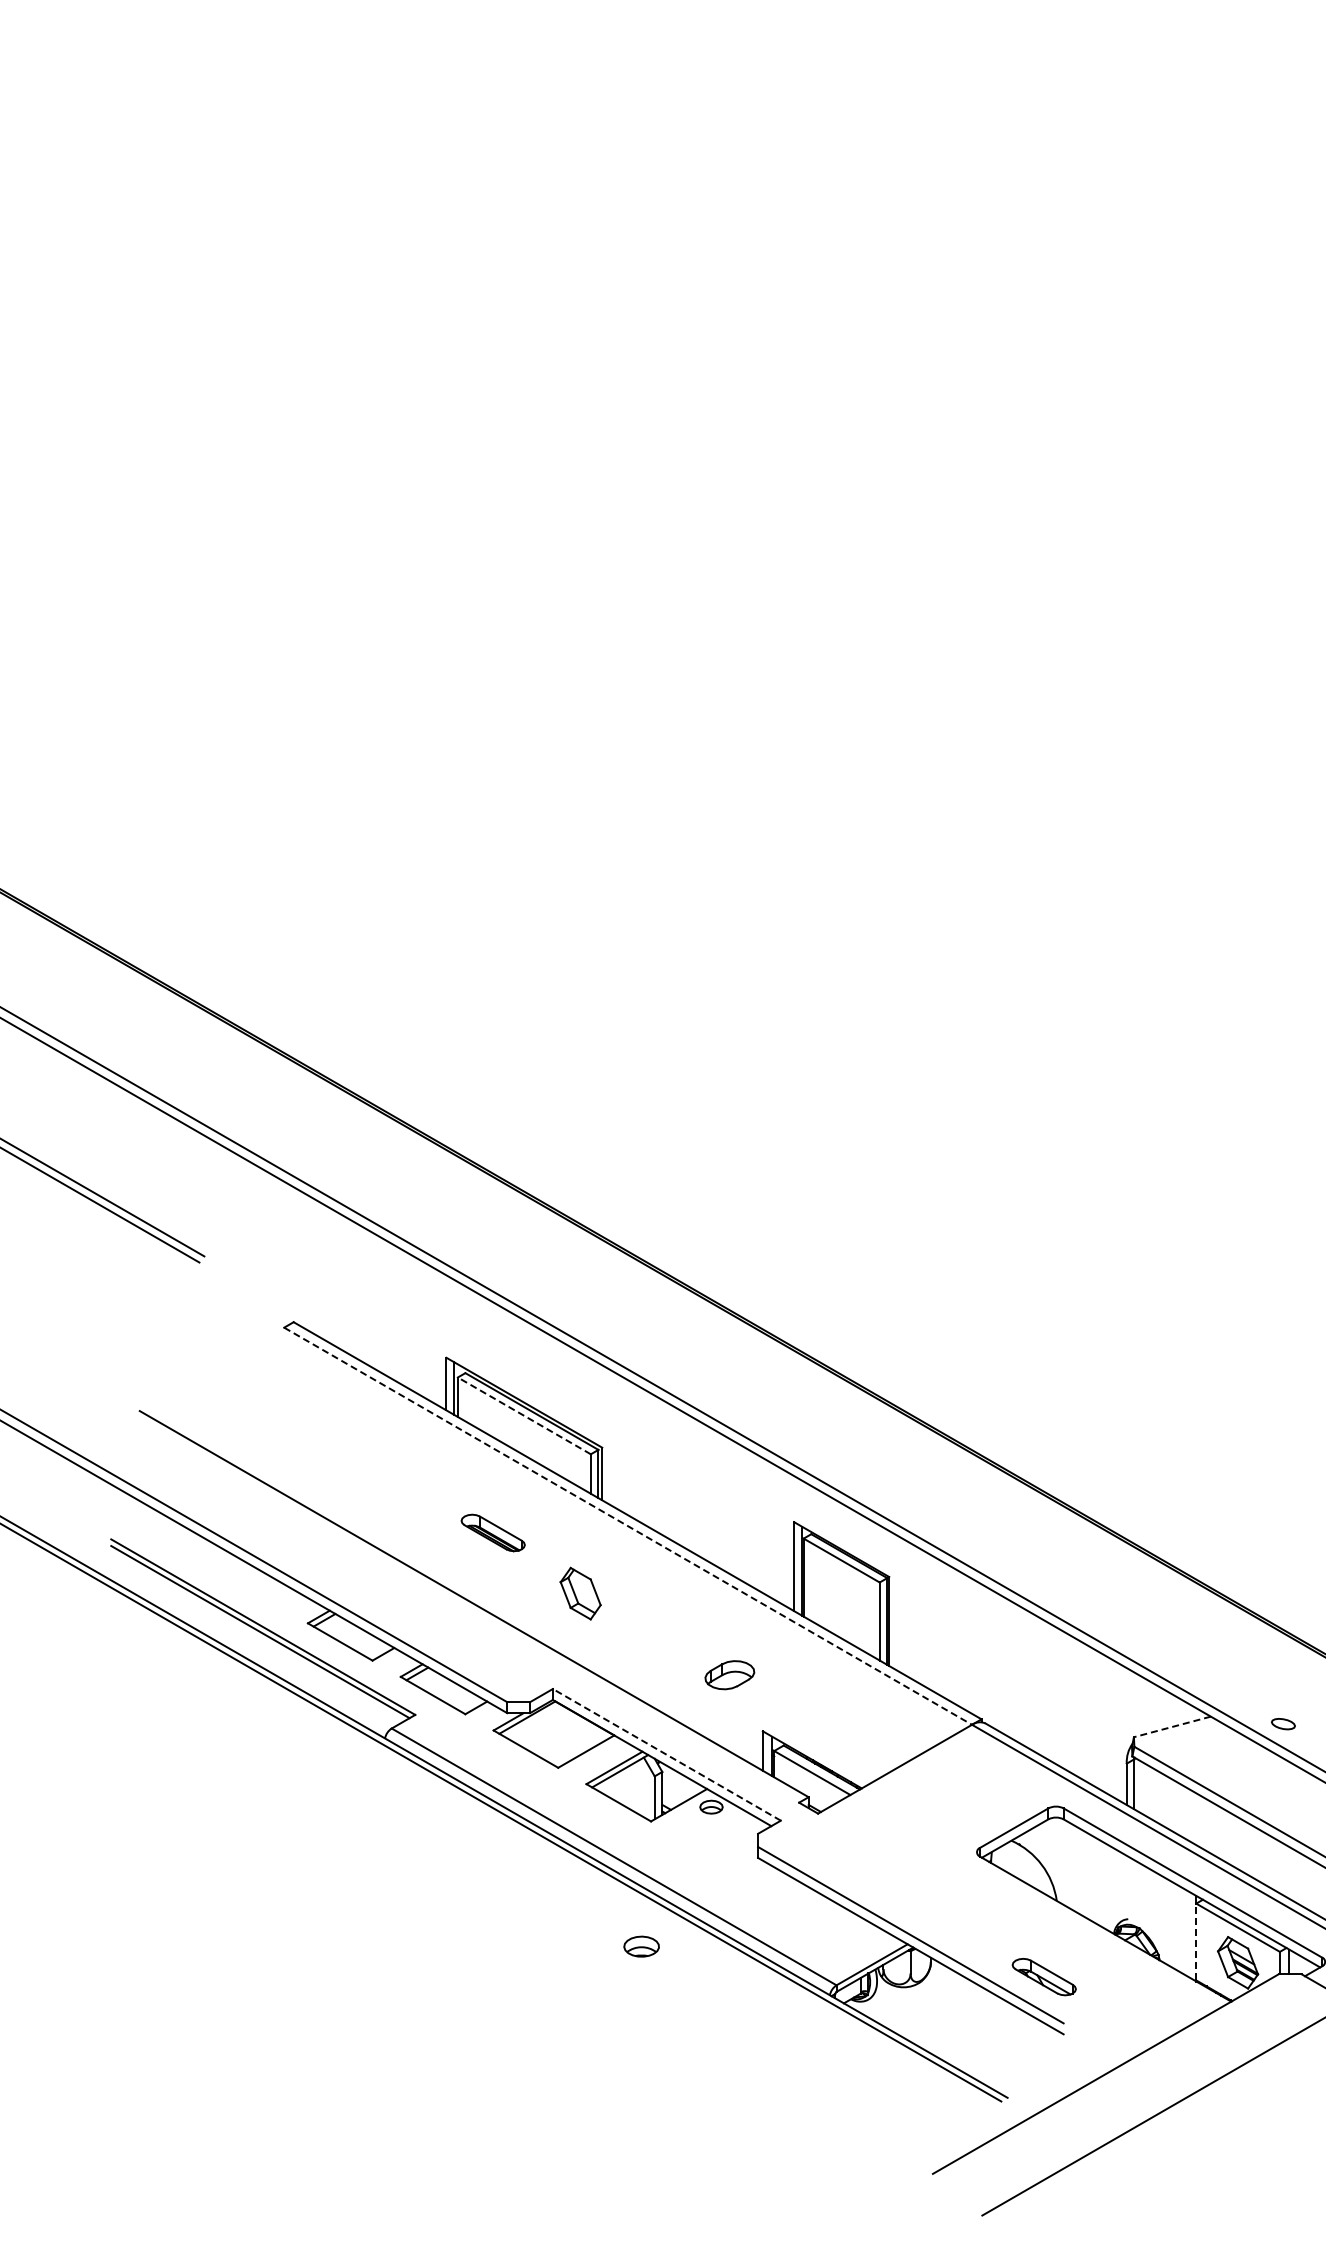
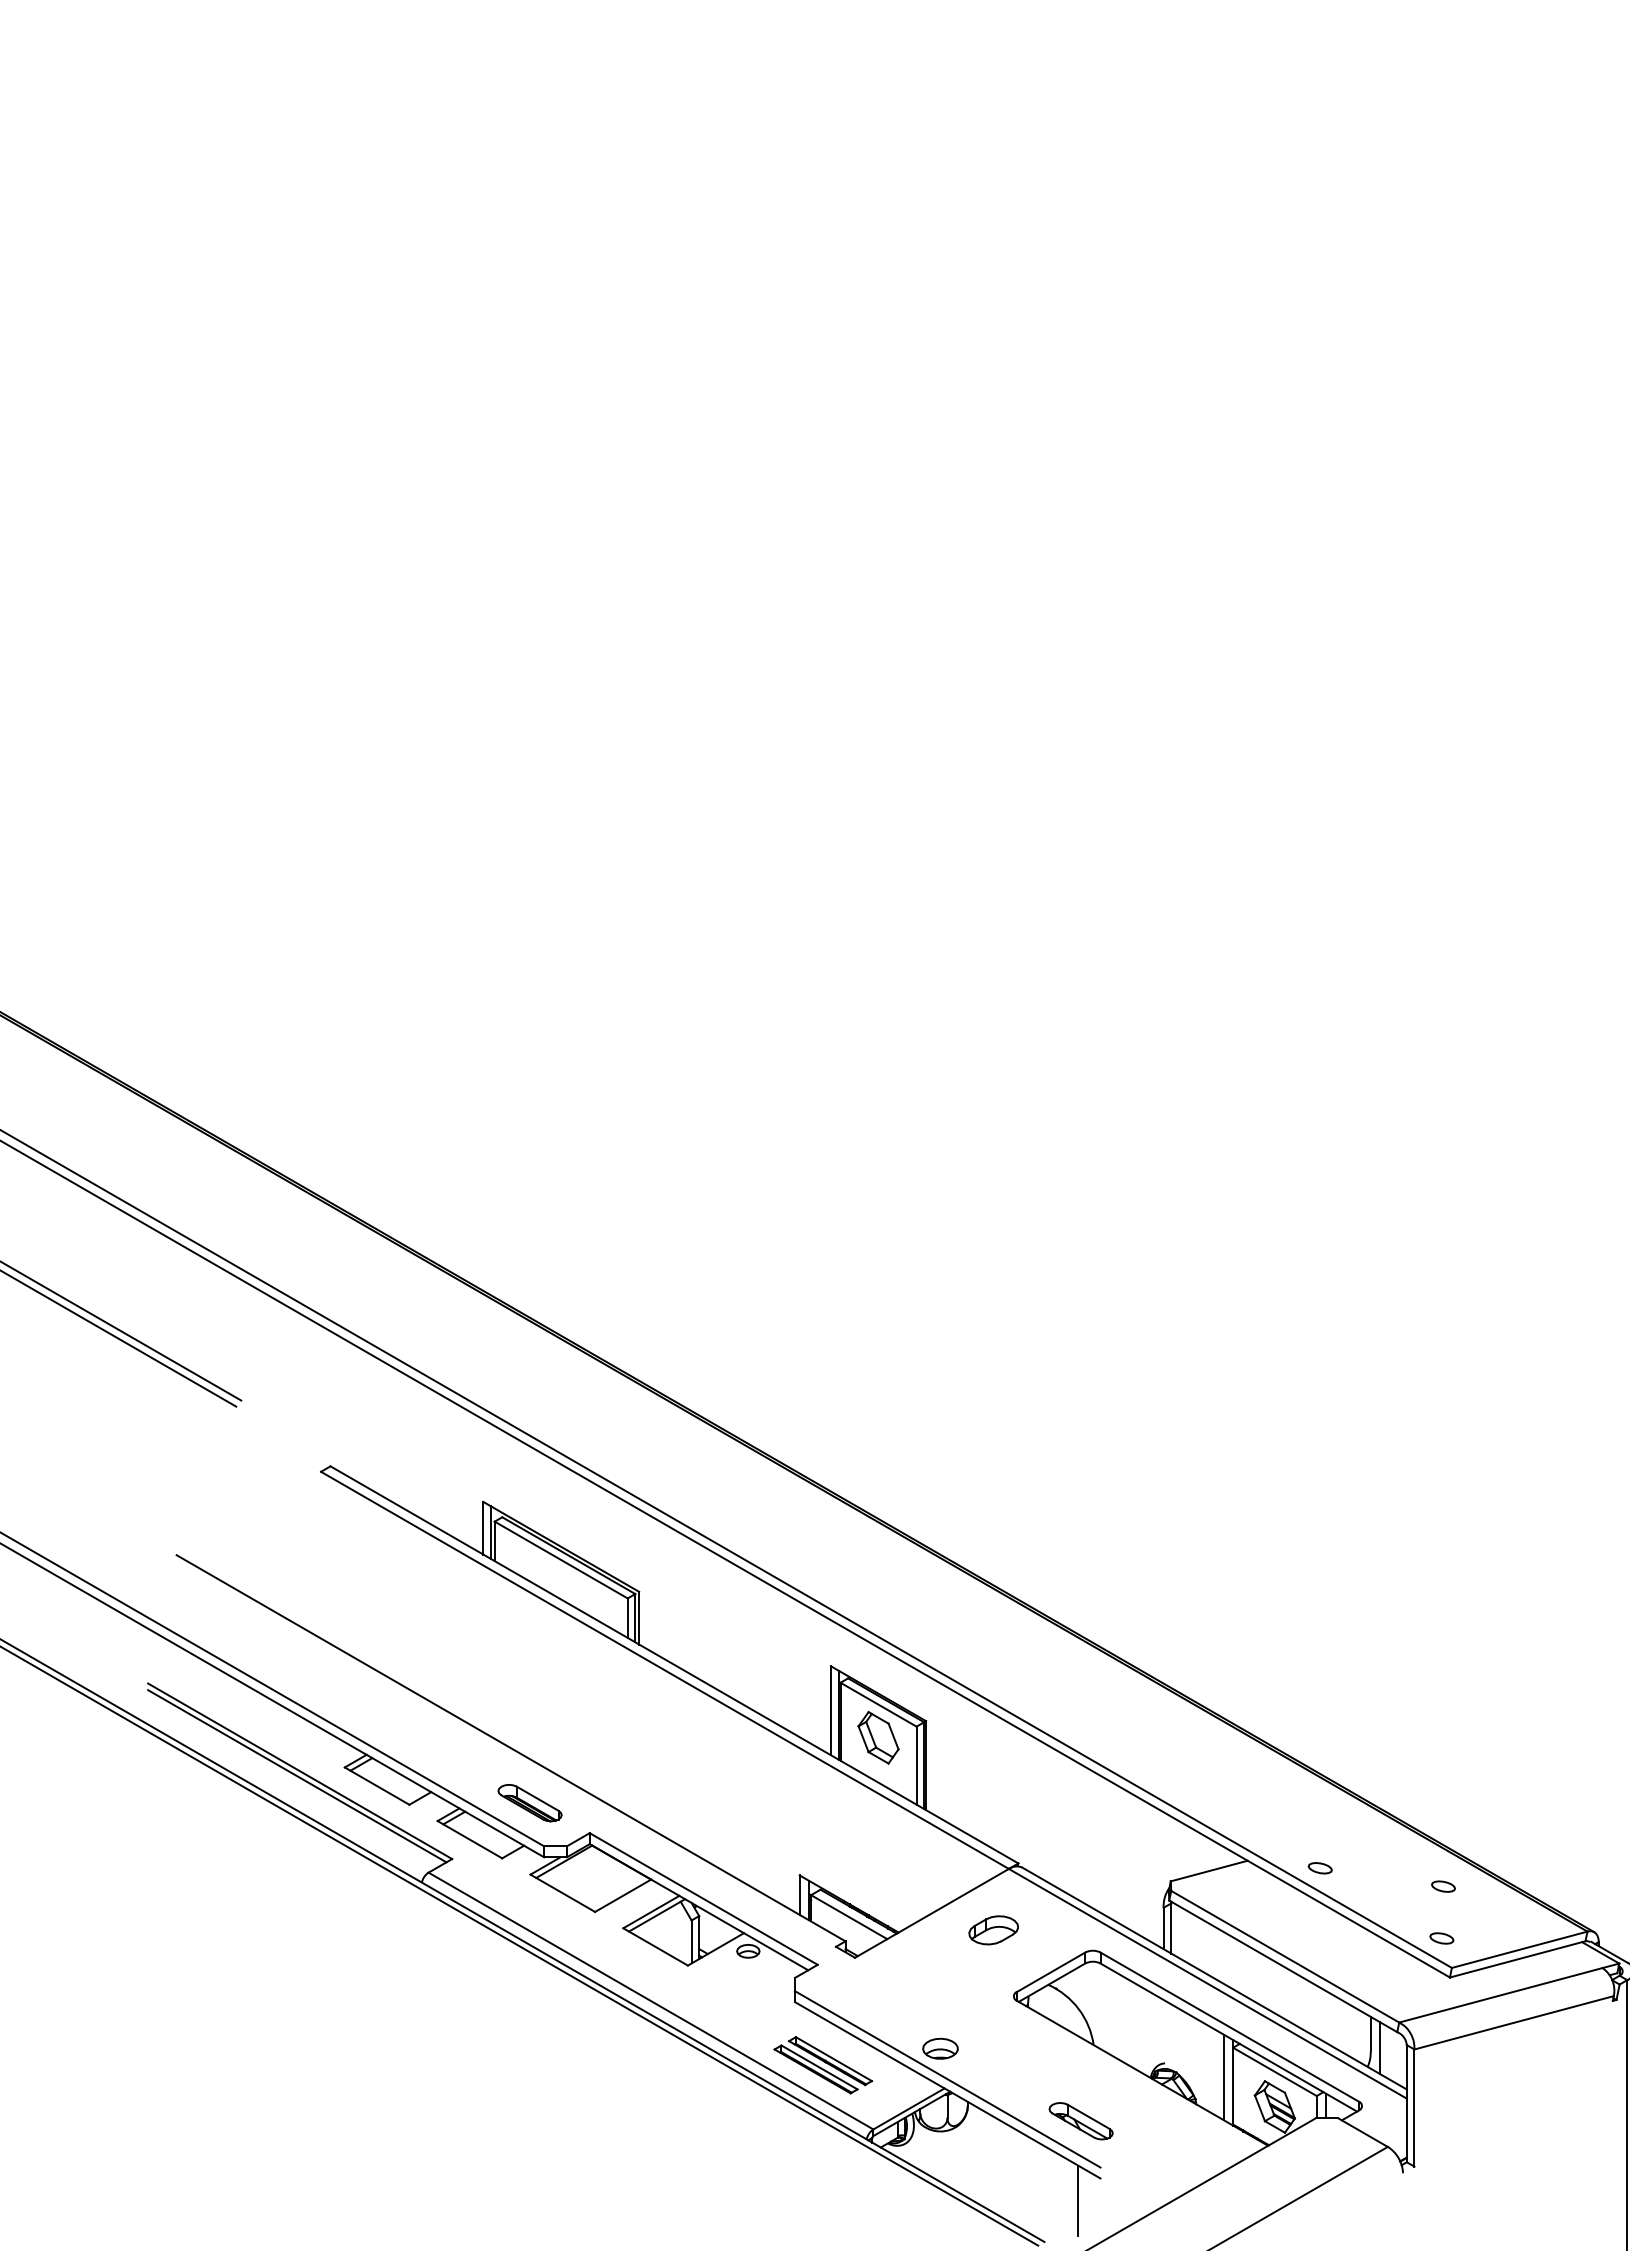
line: (524, 1416) -> (561, 1560), dashed -> solid
line: (628, 1526) -> (665, 1670), dashed -> solid
part: (492, 1533) -> (529, 1803), moved
part: (580, 1593) -> (878, 1737), moved
part: (729, 1675) -> (993, 1930), moved
line: (1172, 1727) -> (1209, 1871), dashed -> solid
line: (666, 1754) -> (703, 1898), dashed -> solid
part: (785, 1921) -> (822, 2065), added
line: (1186, 1933) -> (1223, 2077), added
line: (1196, 1941) -> (1233, 2085), dashed -> solid
part: (641, 1946) -> (940, 2048), moved
line: (1041, 2056) -> (1078, 2200), added

